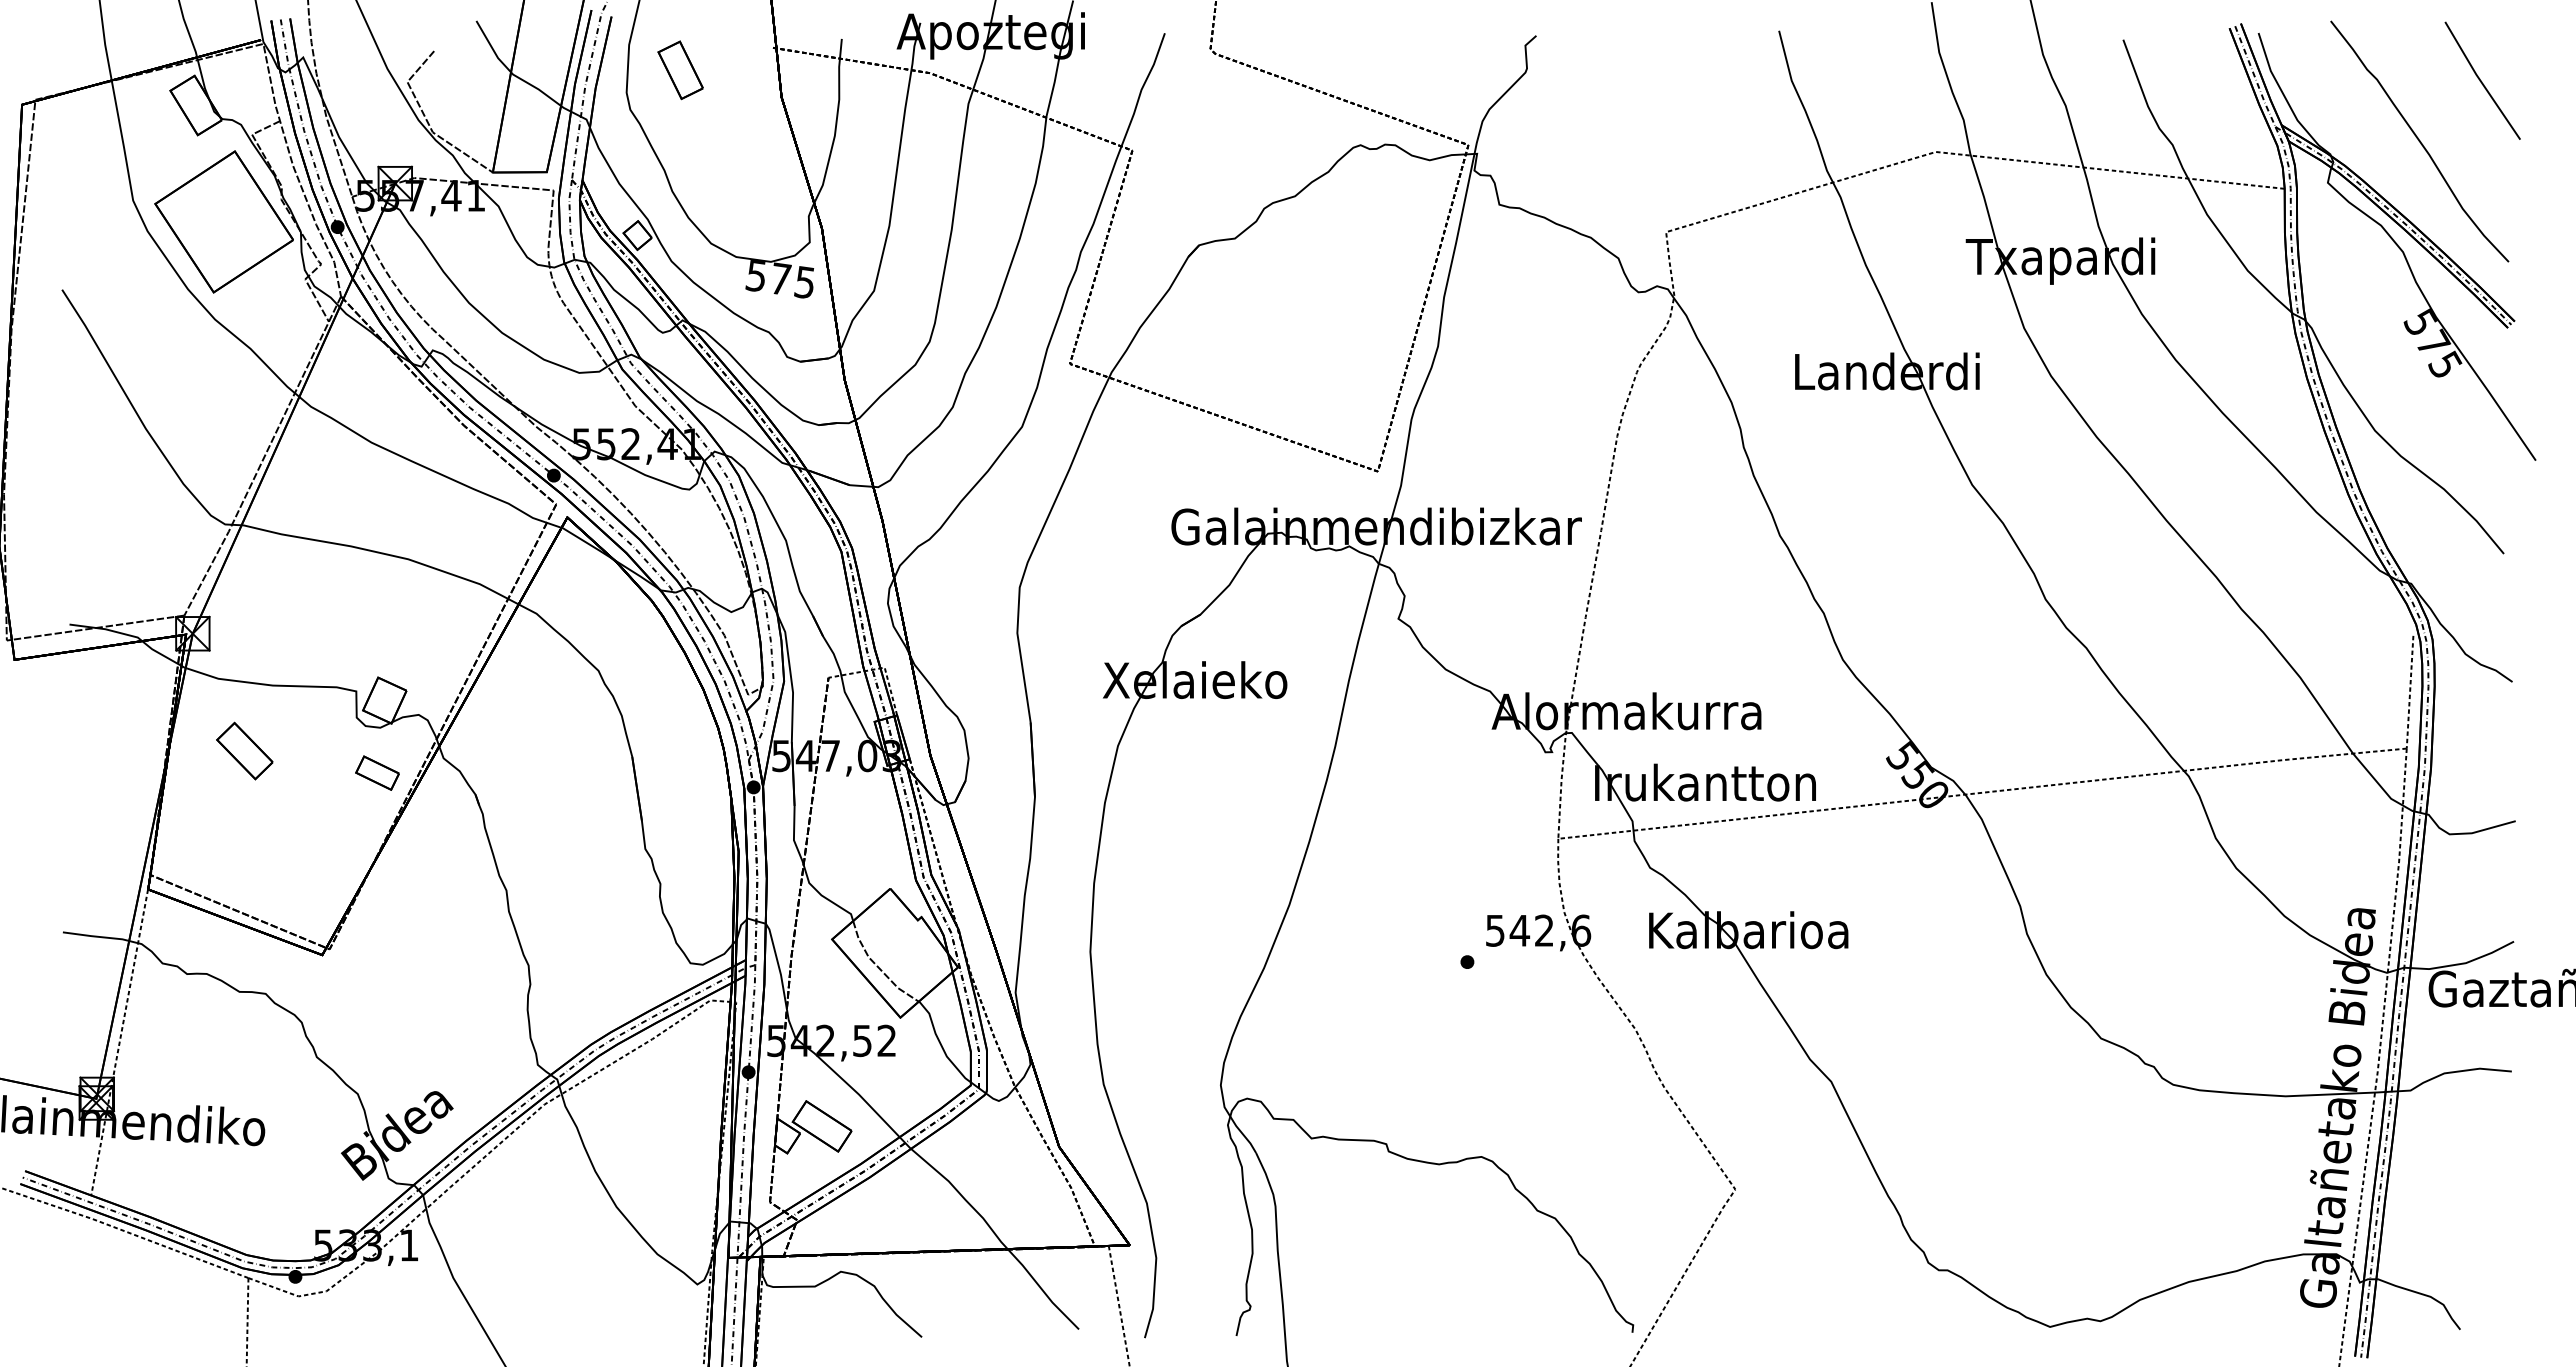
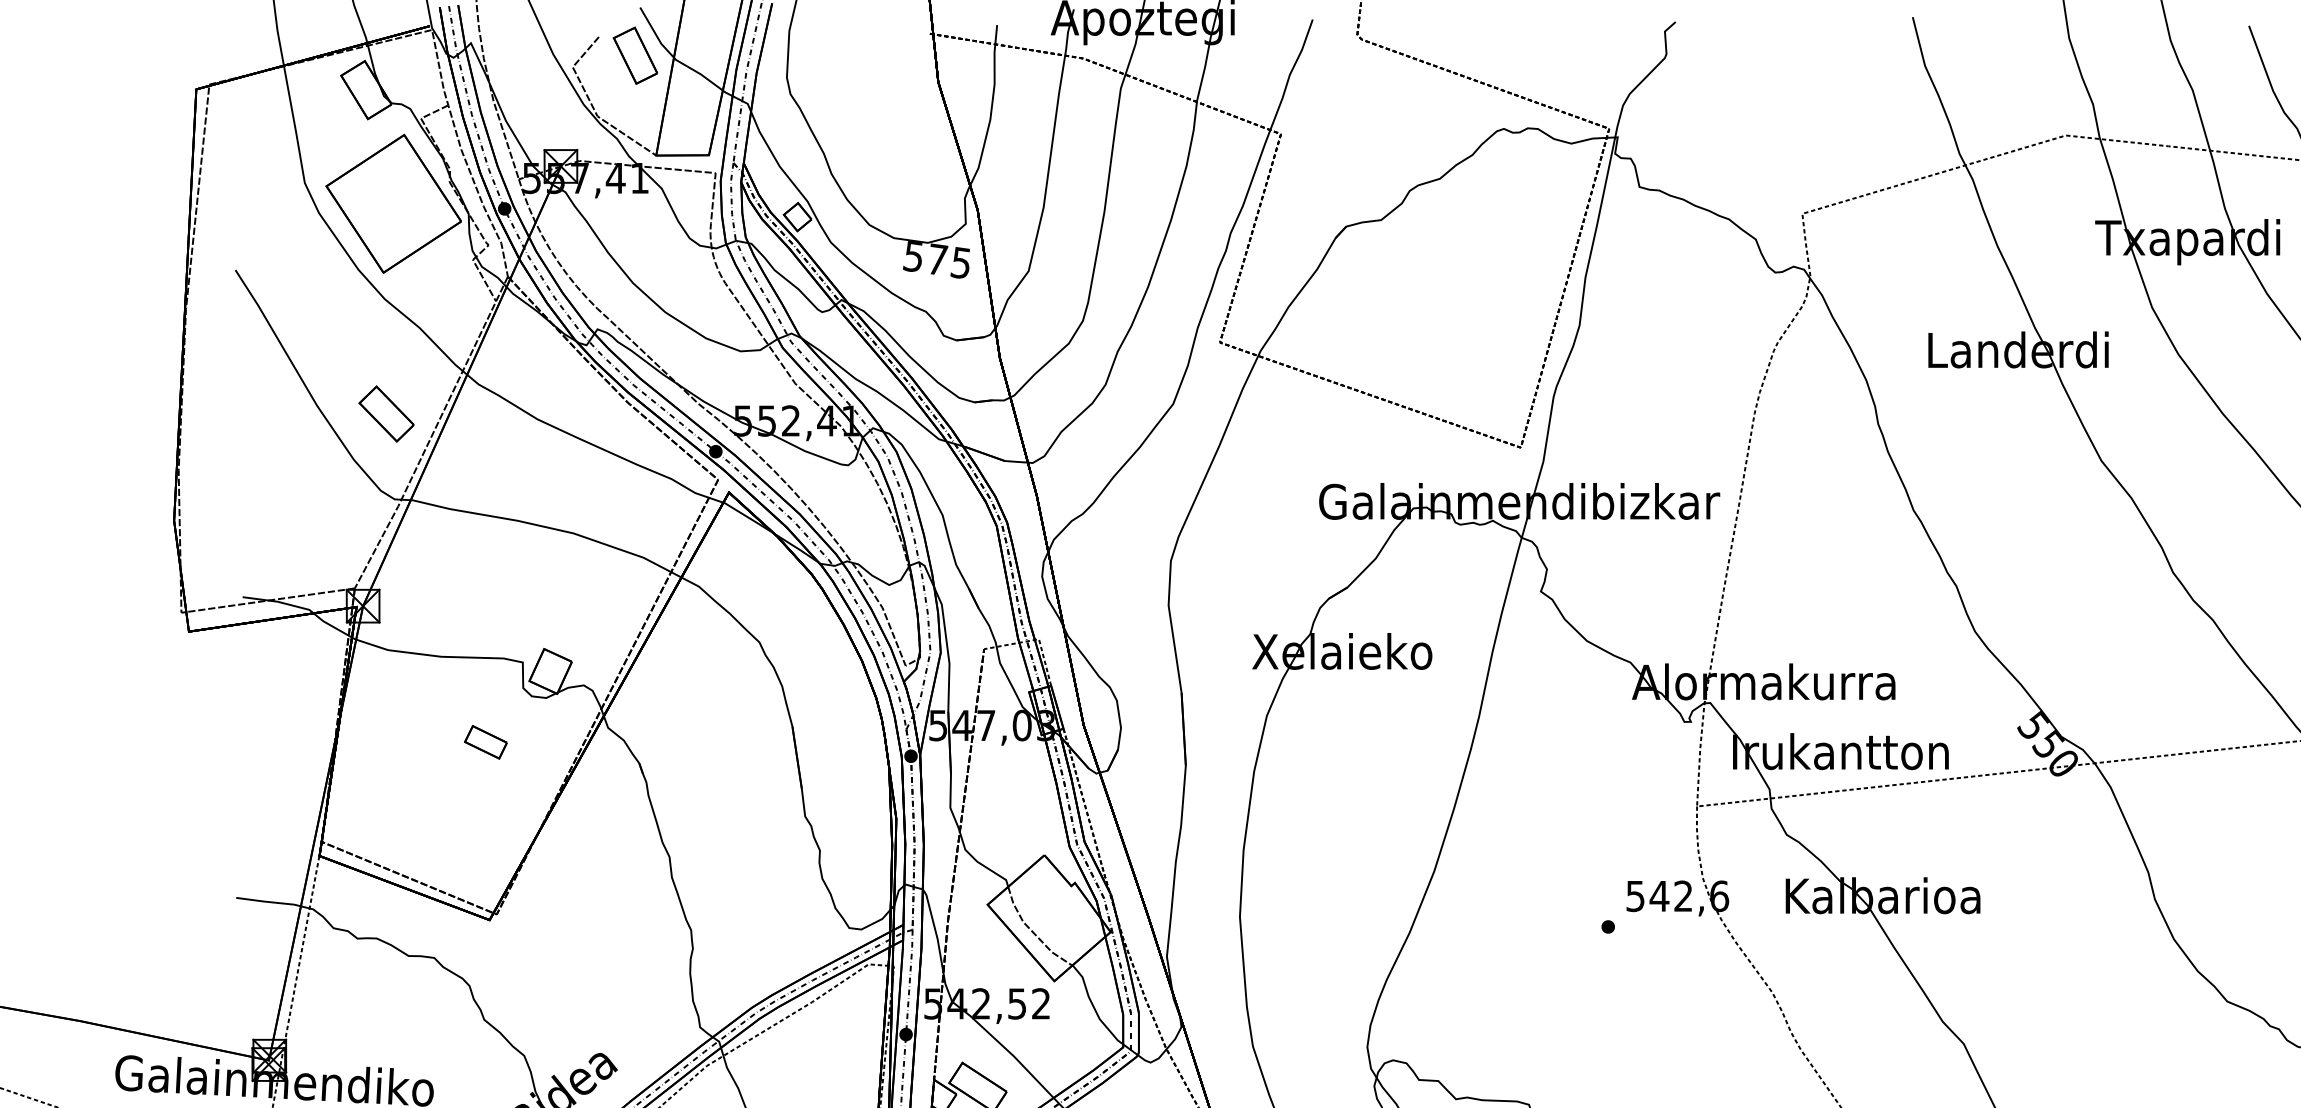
part: (680, 70) -> (635, 55), moved
part: (244, 750) -> (386, 413), moved
part: (377, 772) -> (485, 741), moved

